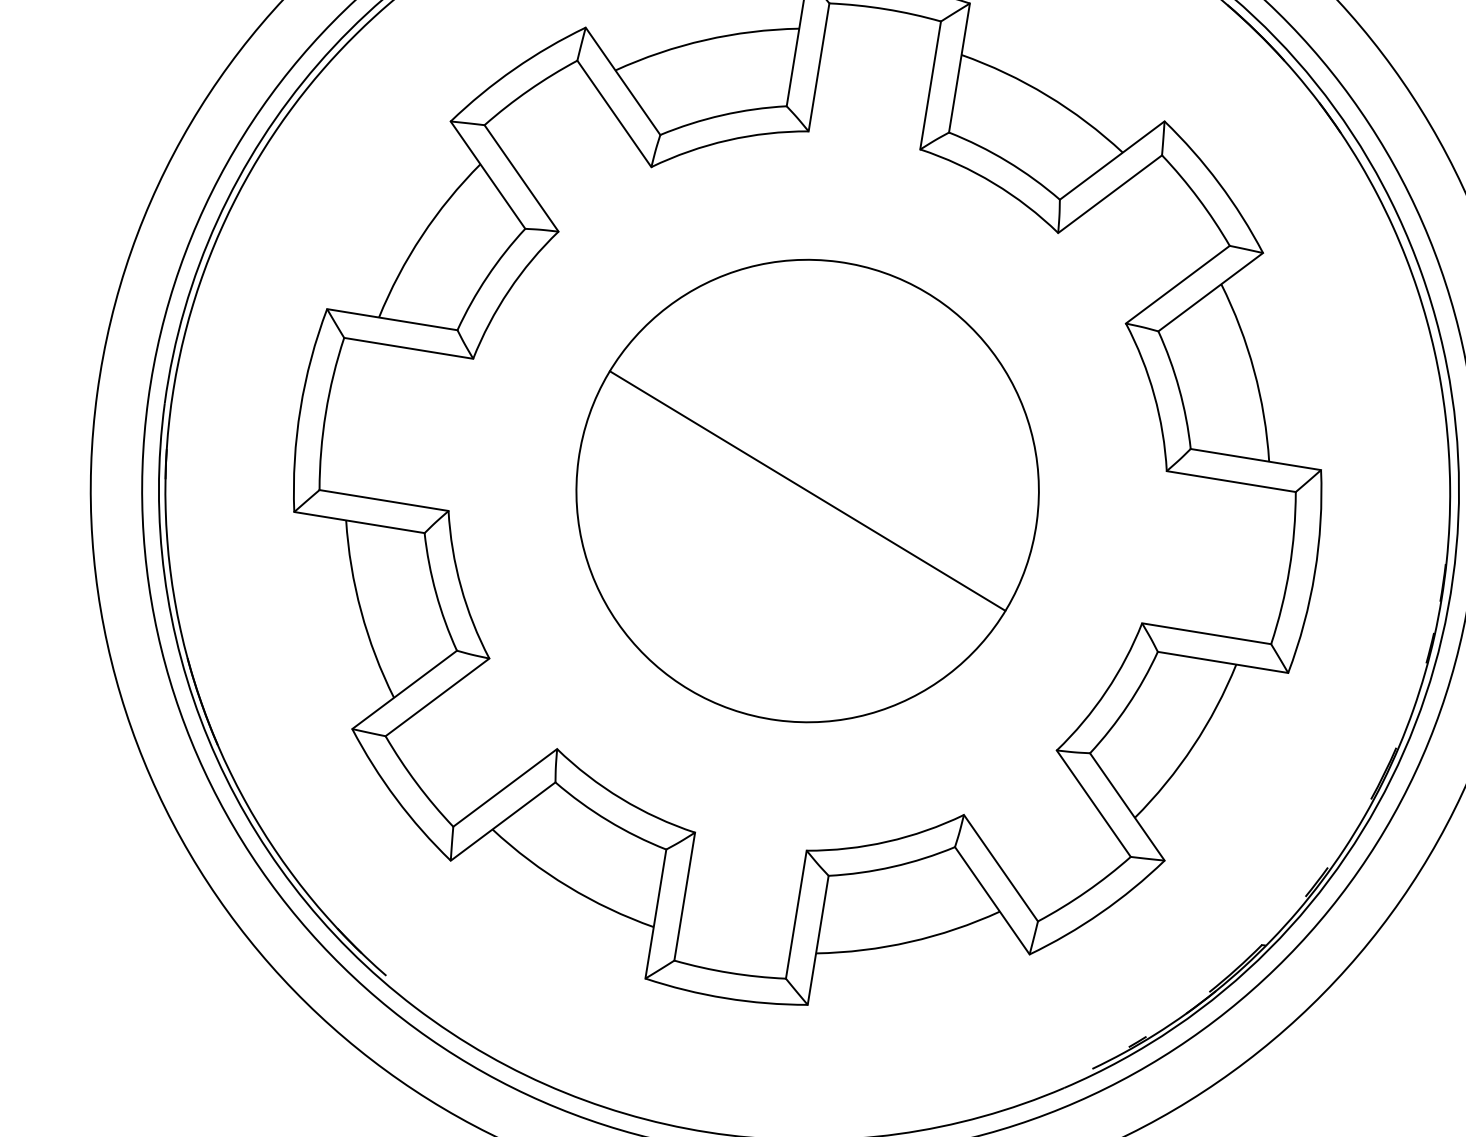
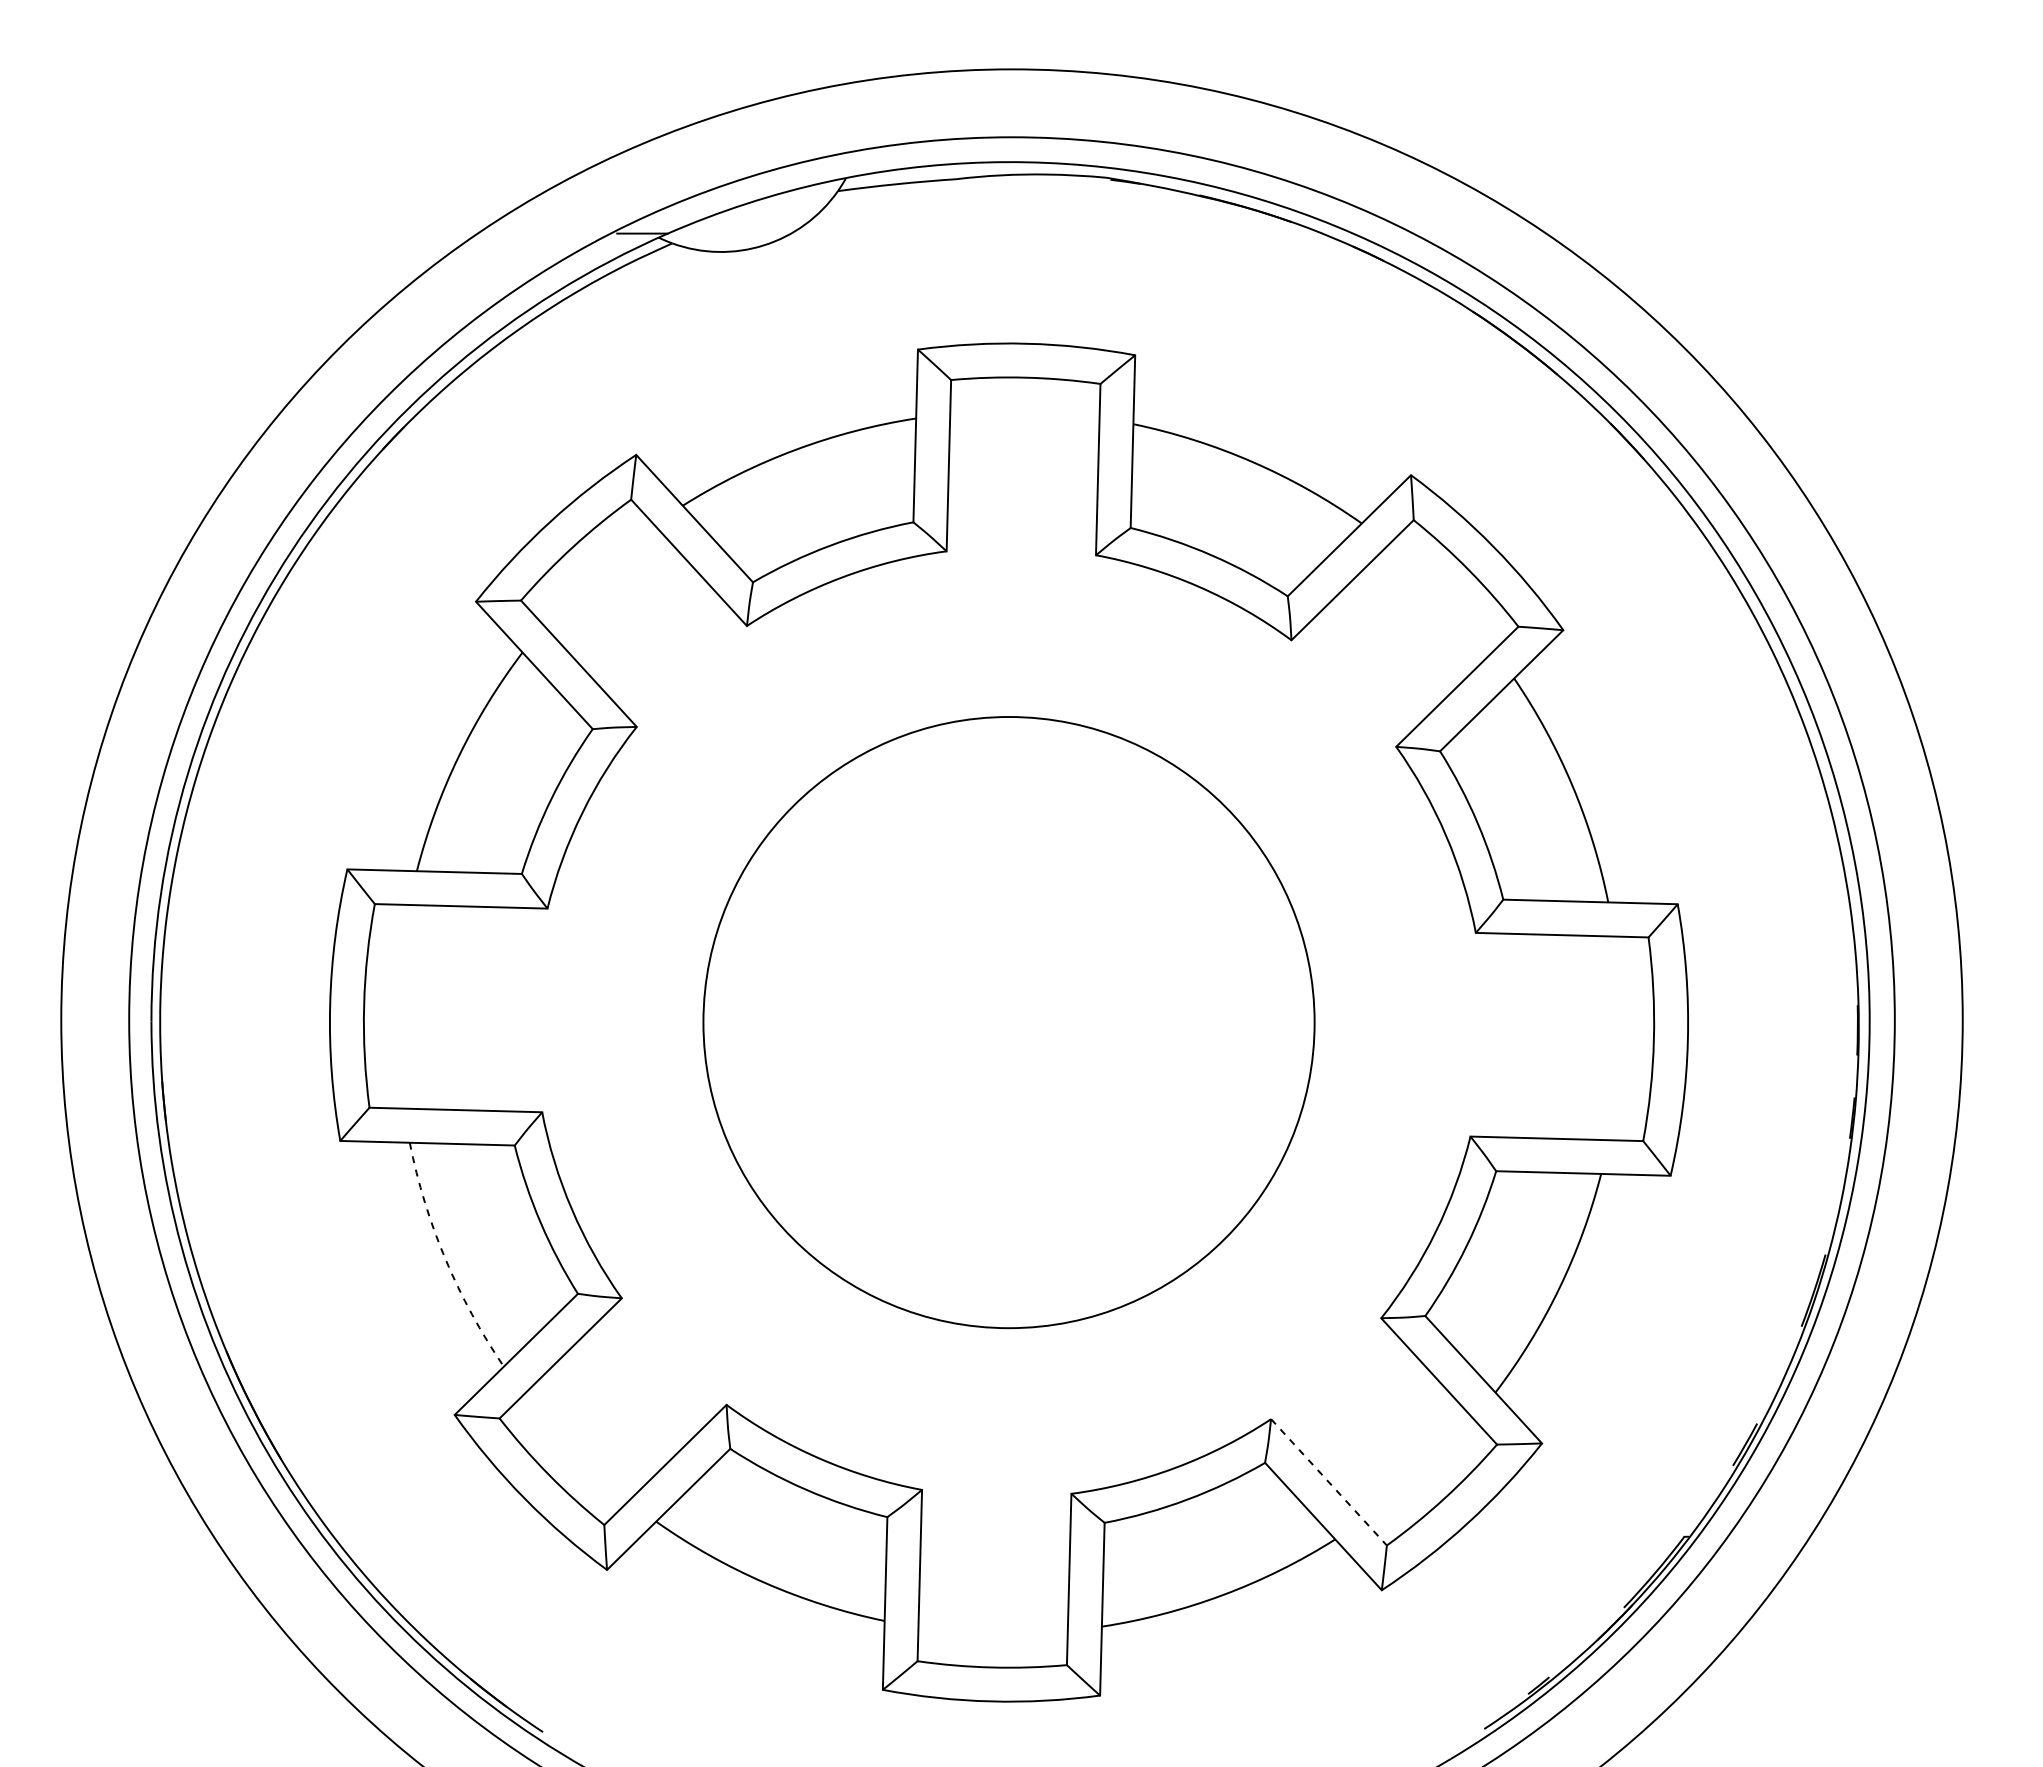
line: (807, 490) -> (1008, 1022), removed
arc: (361, 611) -> (445, 1259), solid -> dashed
line: (1001, 868) -> (1329, 1482), solid -> dashed

